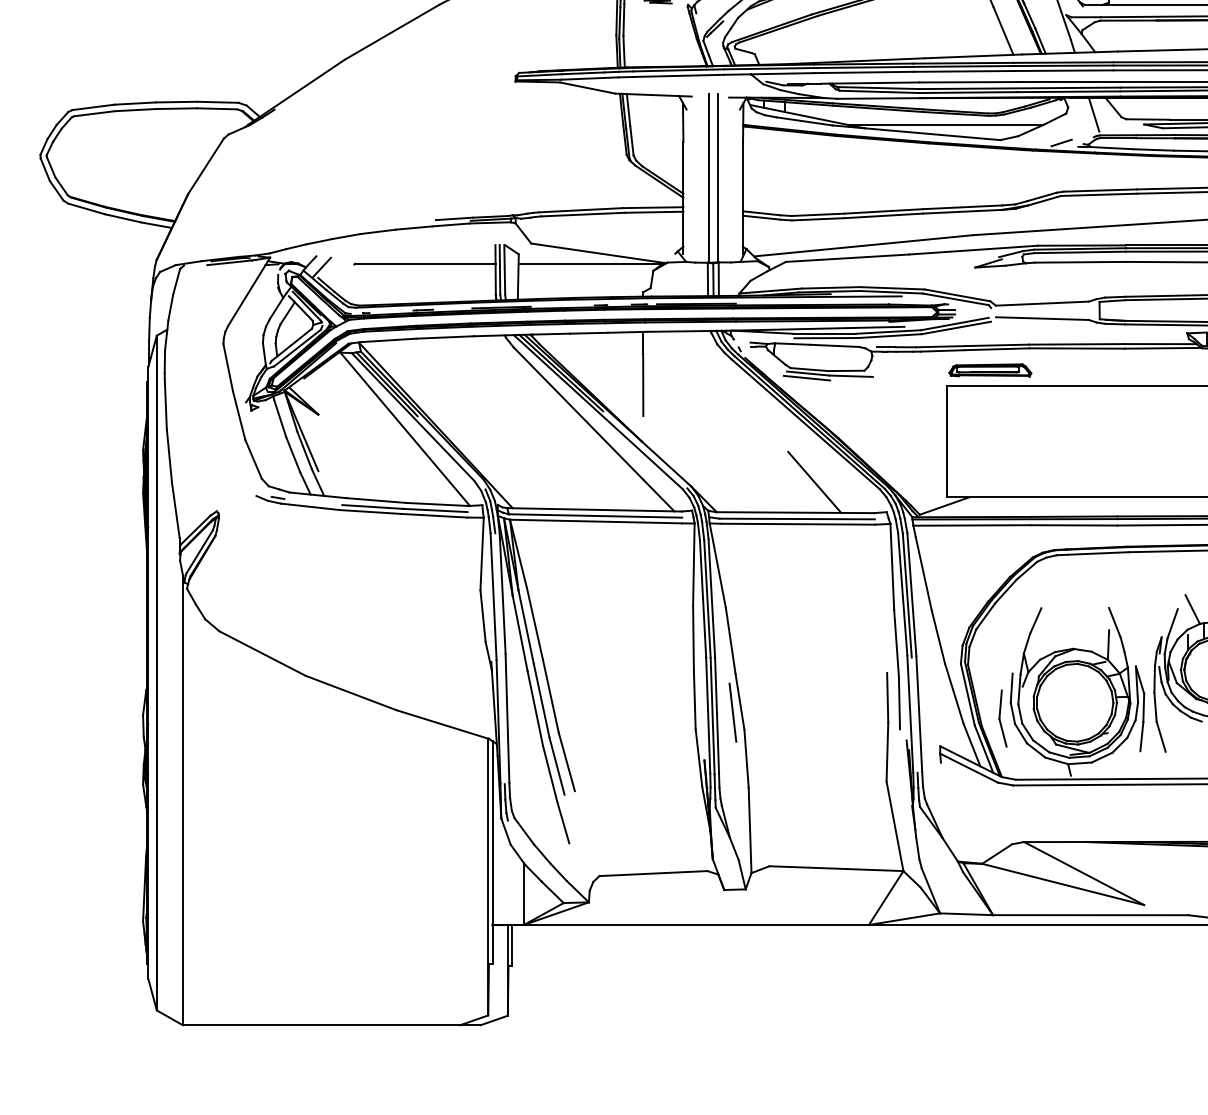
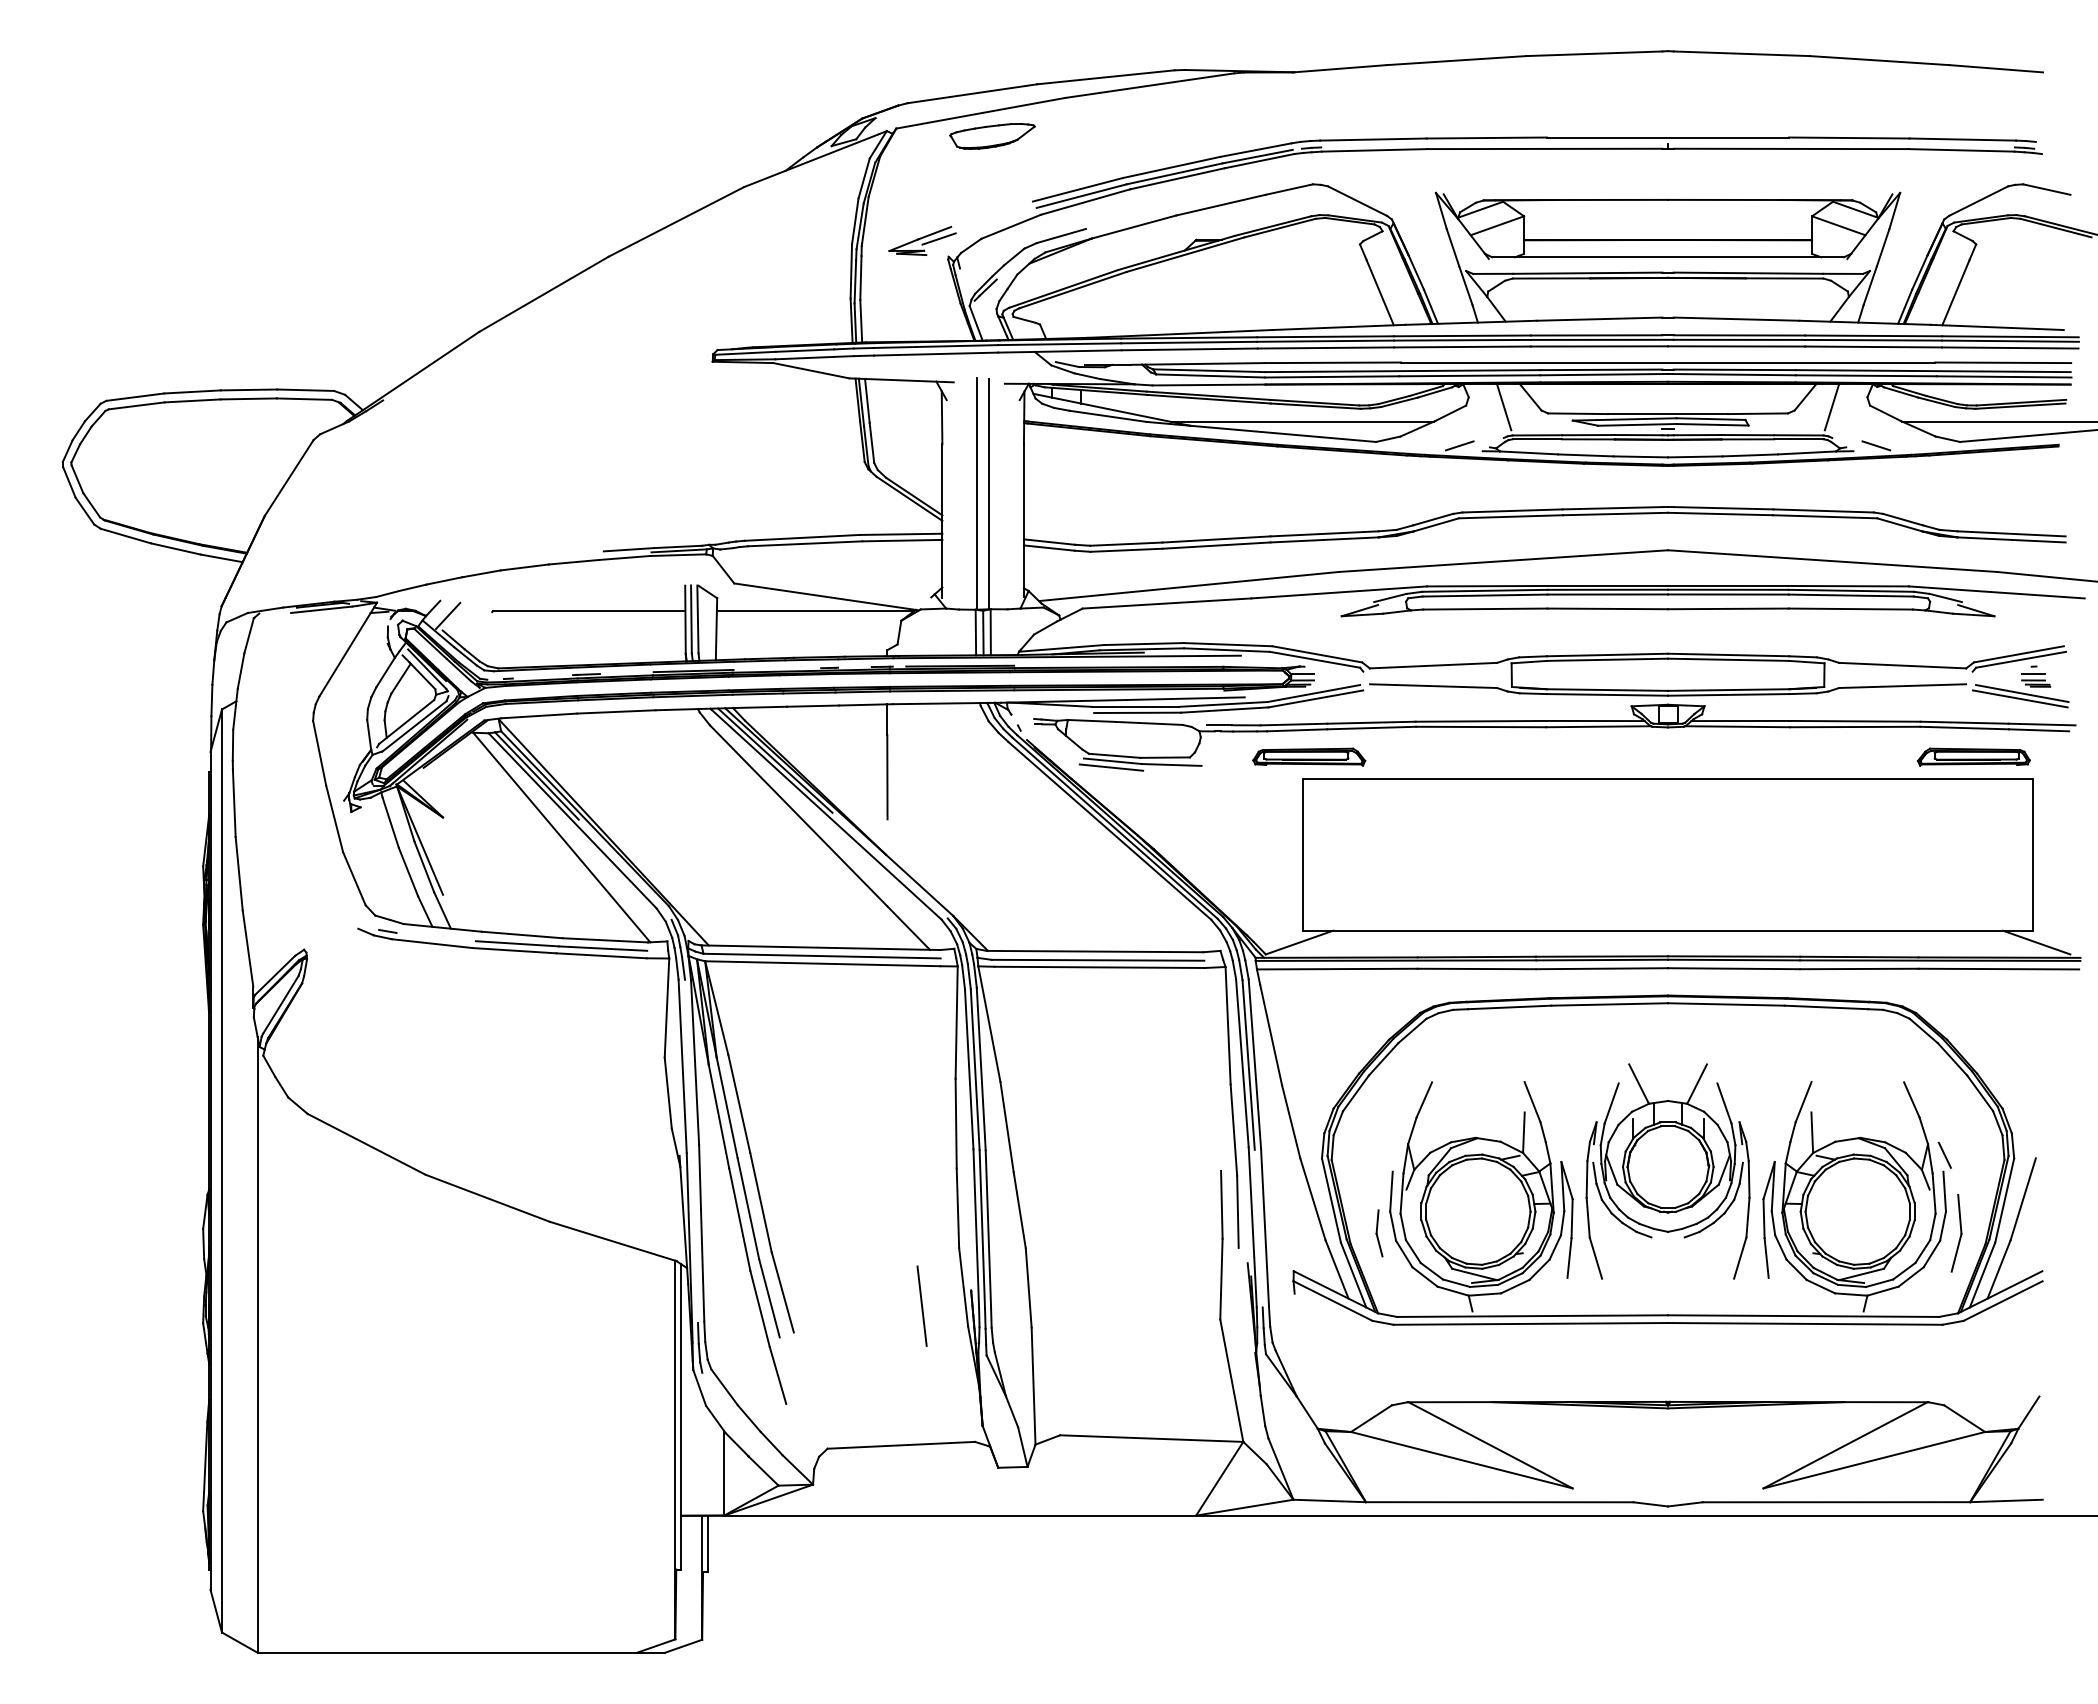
part: (990, 370) -> (1309, 756), moved
line: (814, 481) -> (1121, 909), removed
line: (732, 712) -> (921, 1305), moved
part: (1002, 718) -> (1379, 1233), size x0.6

